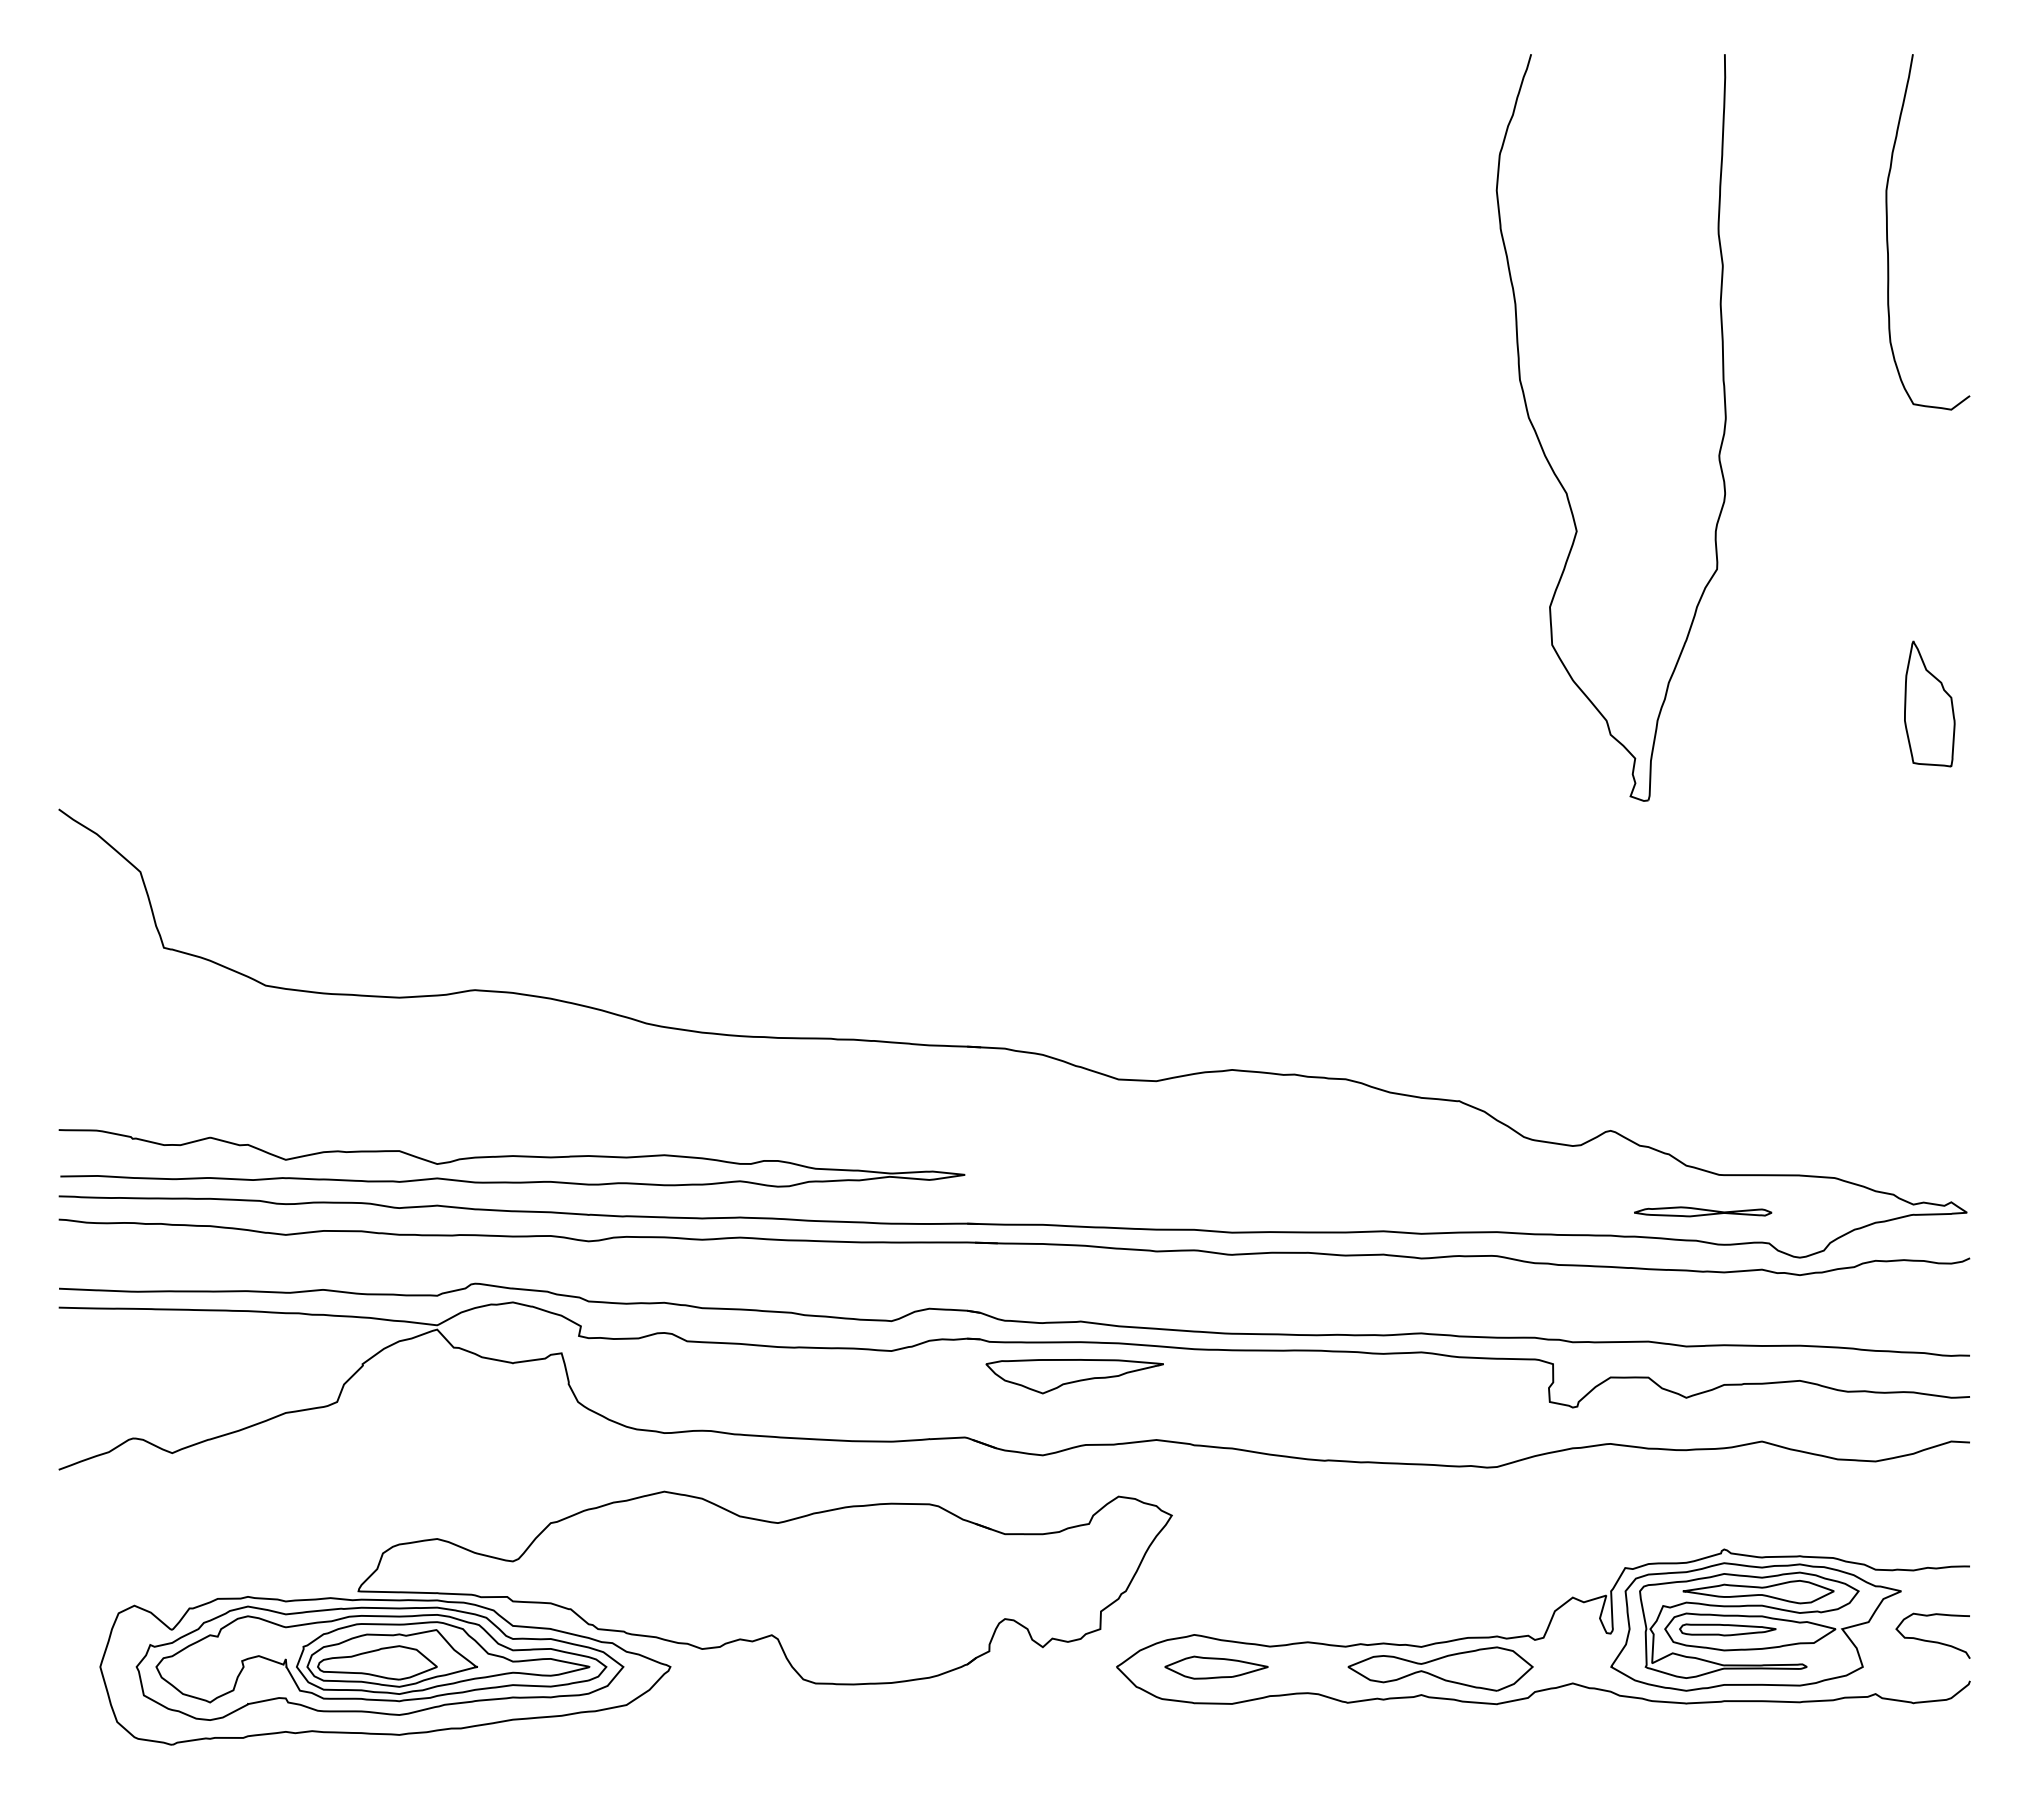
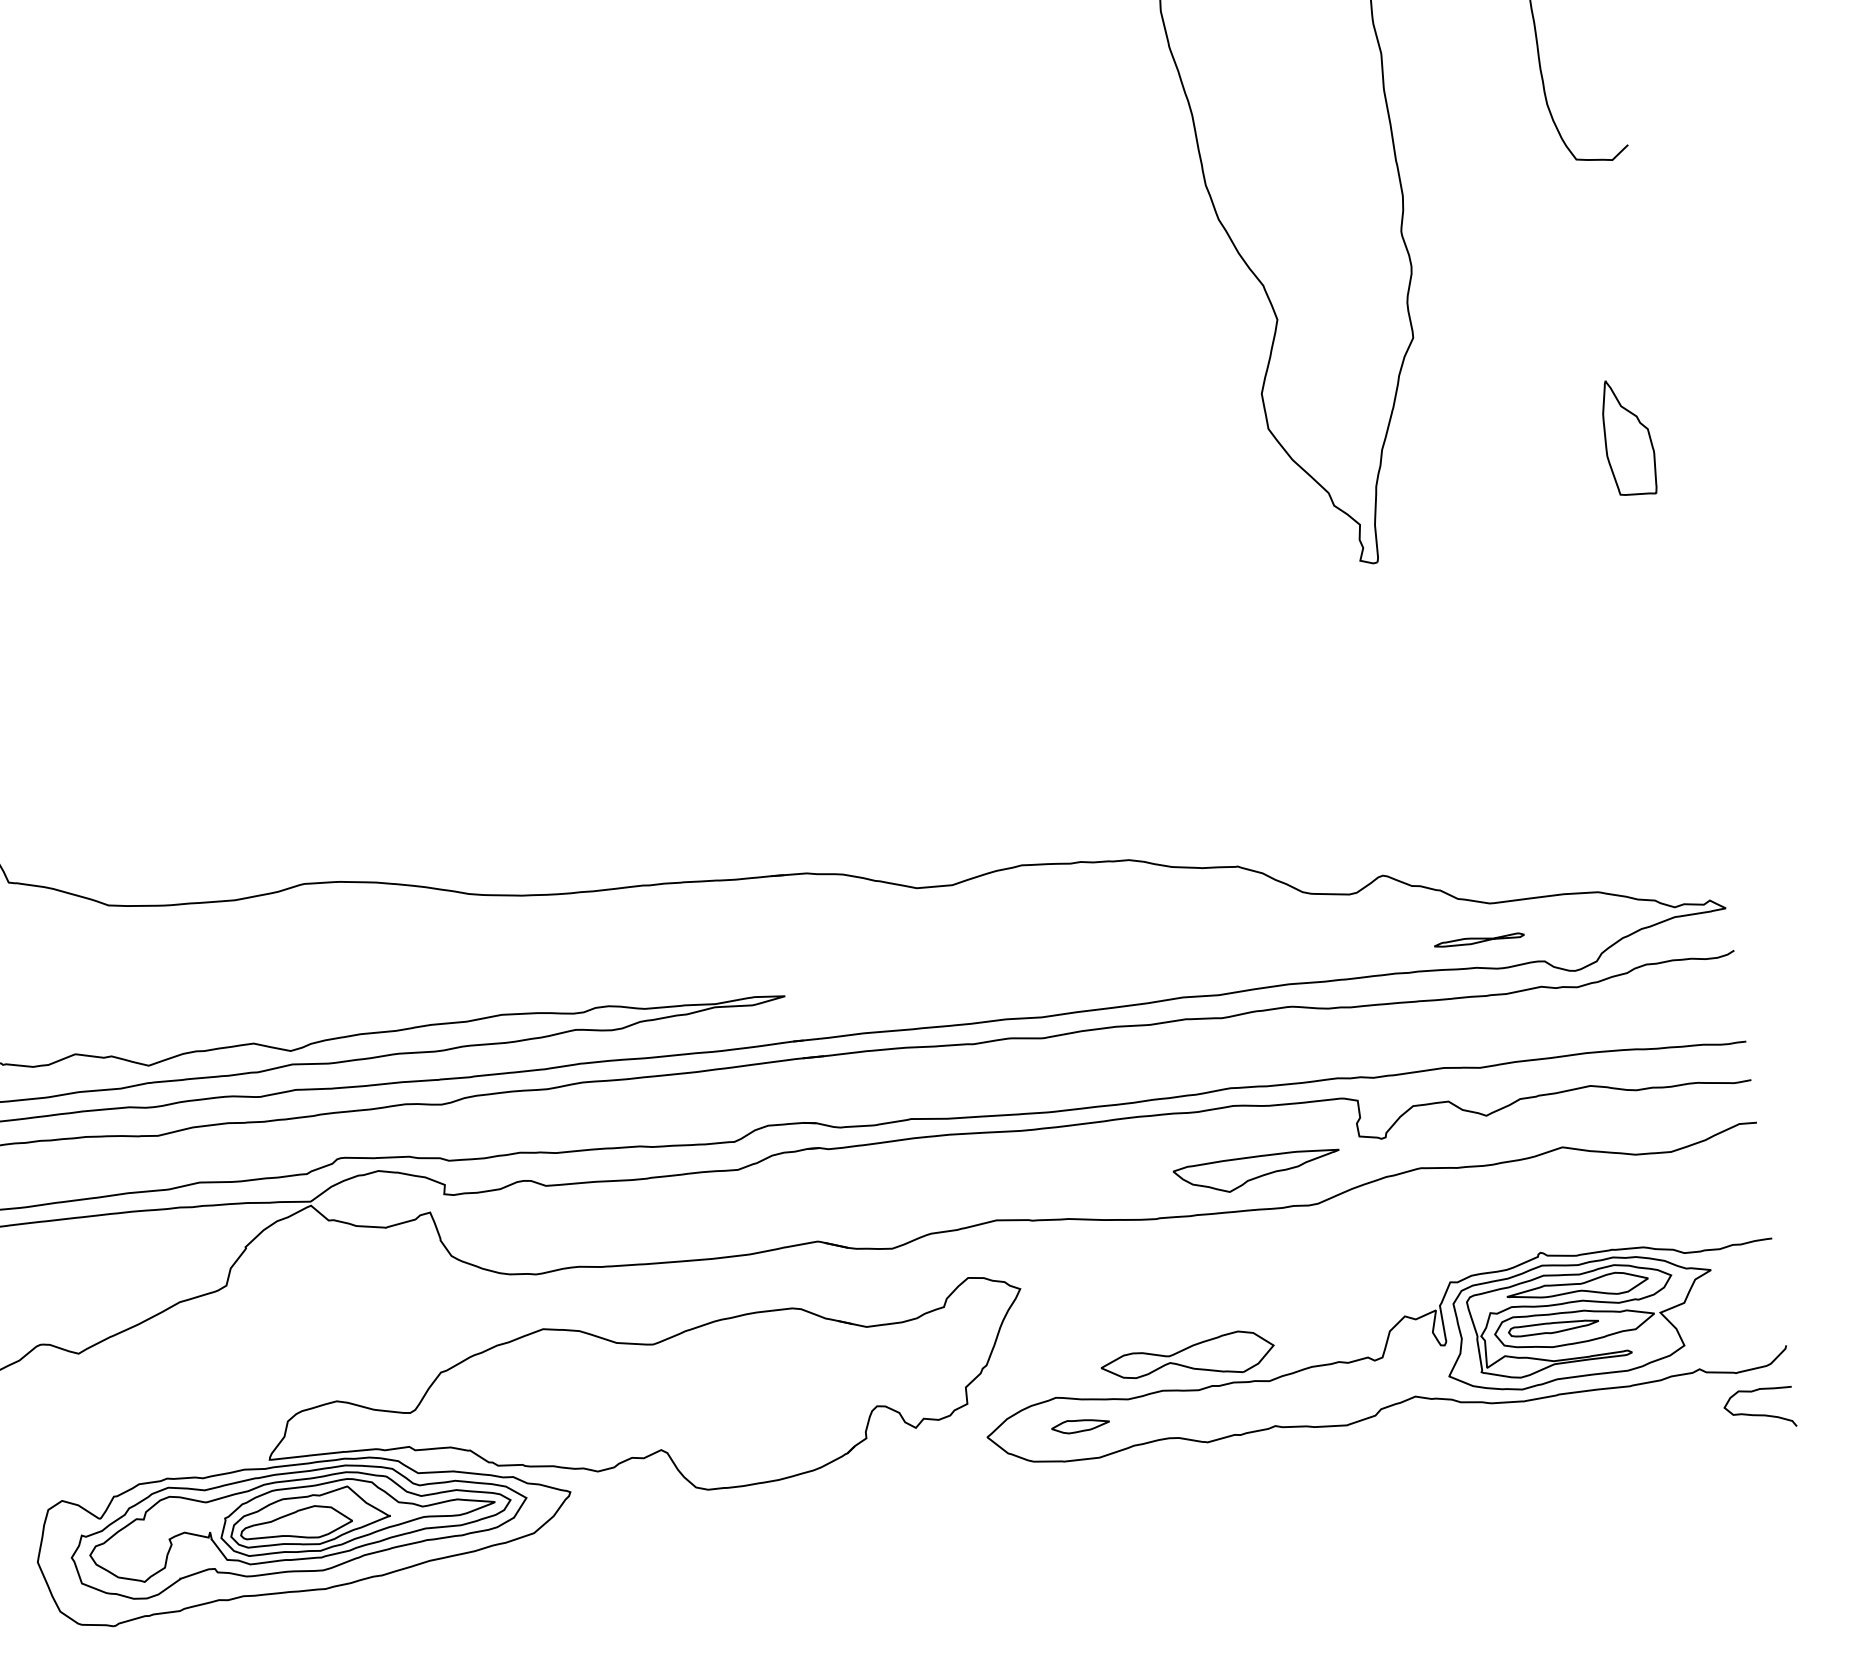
part: (1703, 1211) -> (1479, 939), size x0.7
part: (1074, 1376) -> (1257, 1172), moved
curve: (1932, 1640) -> (1759, 1414), moved
part: (1216, 1667) -> (1080, 1425), size x0.6
part: (1440, 1668) -> (1187, 1358), moved

